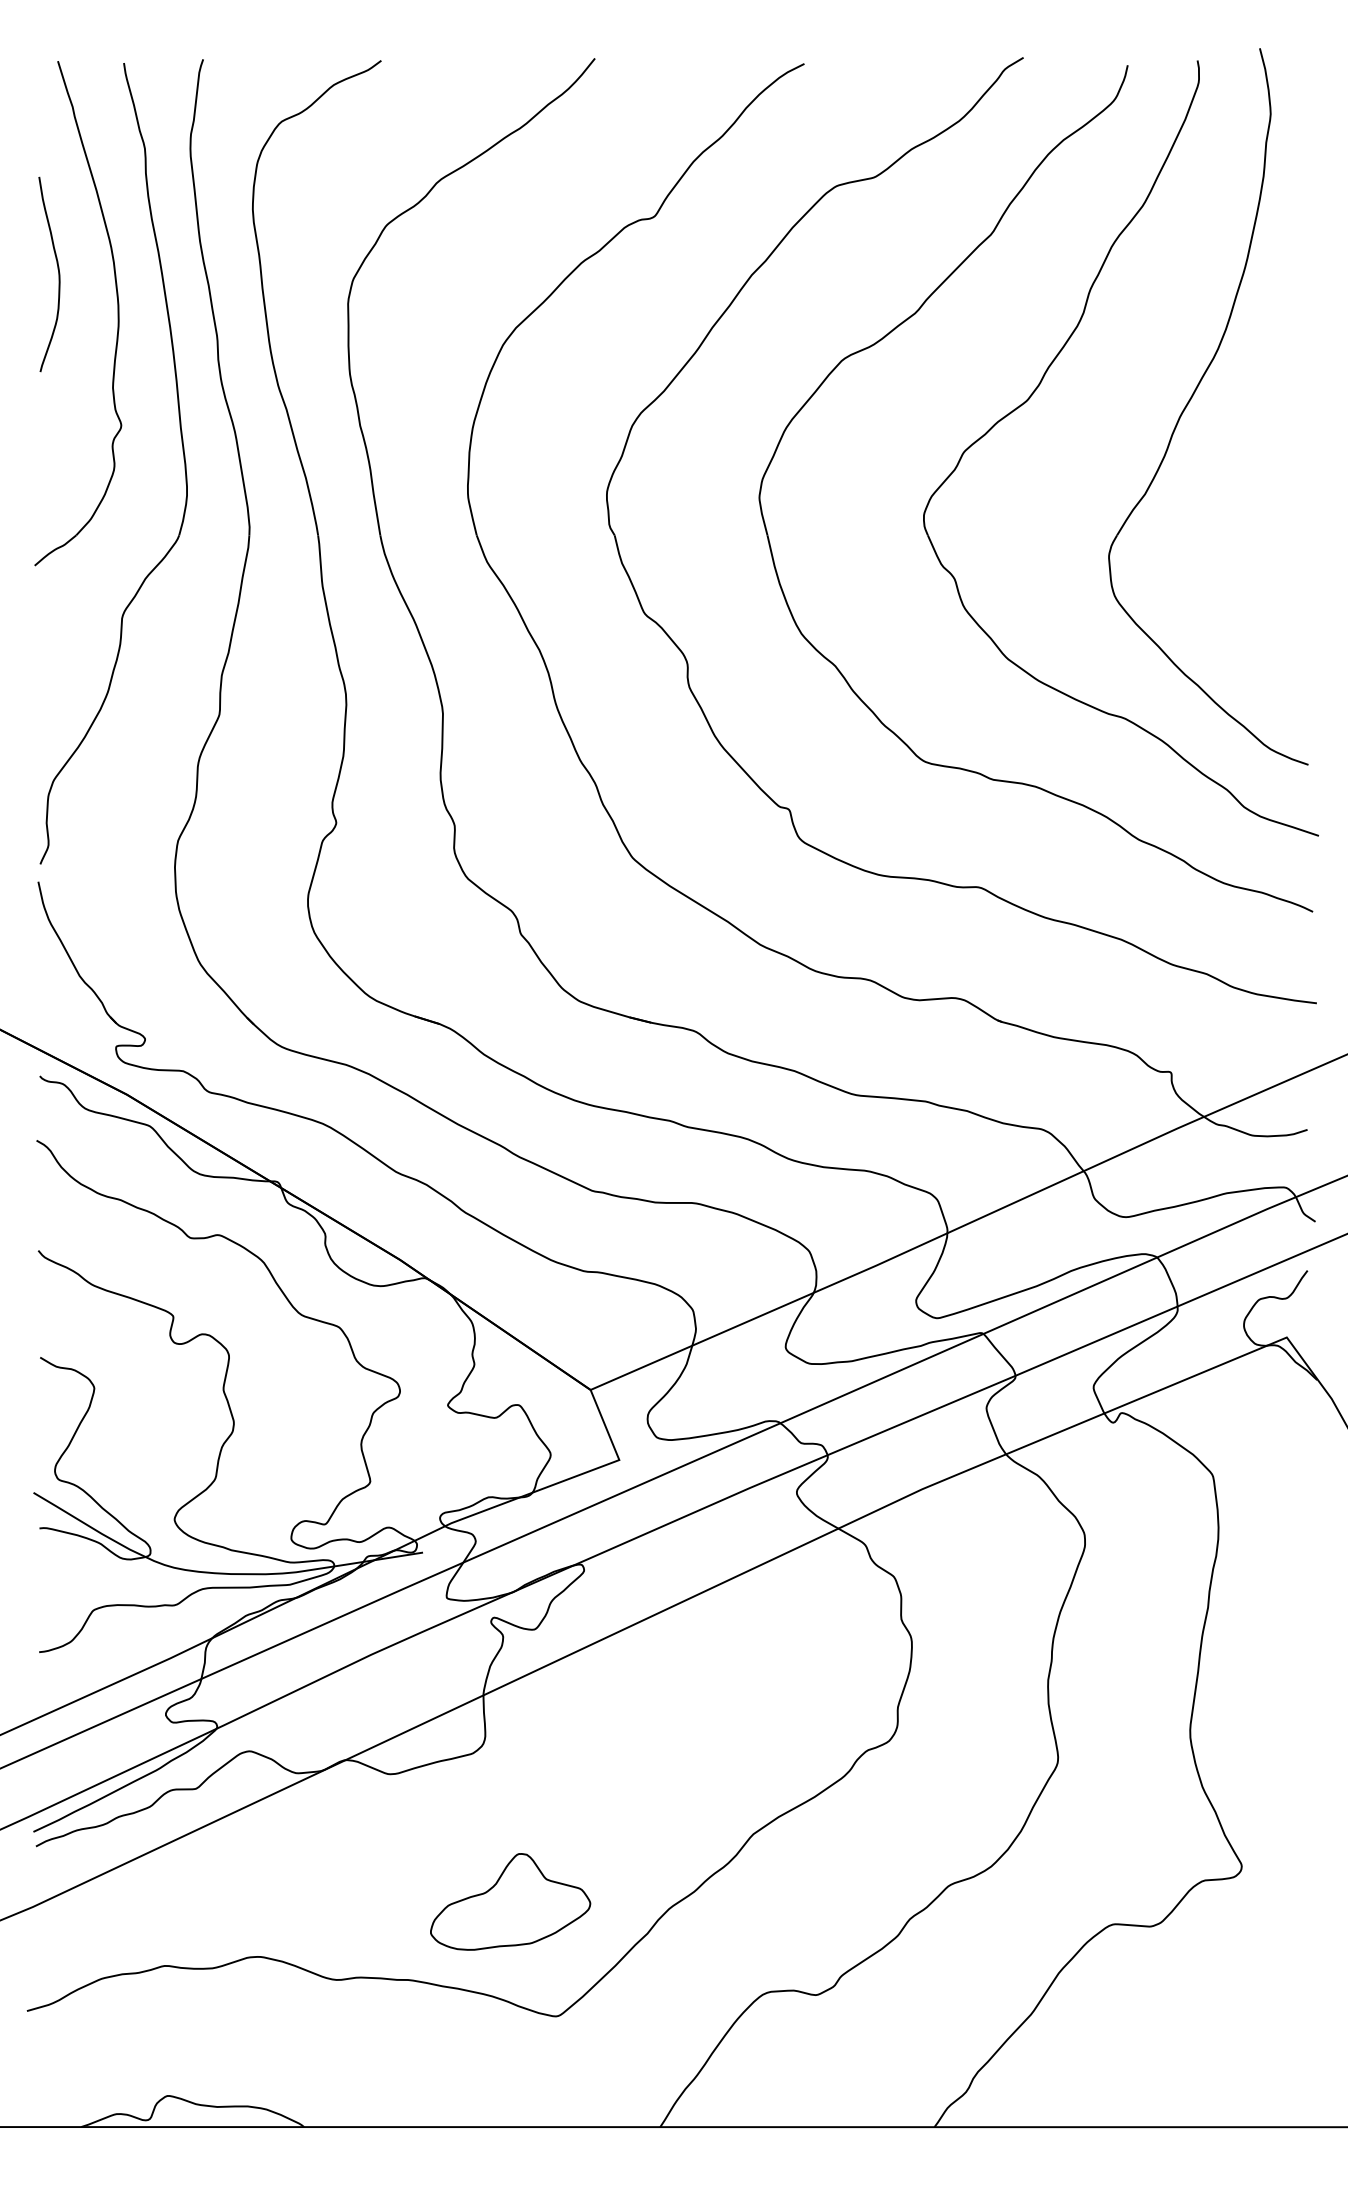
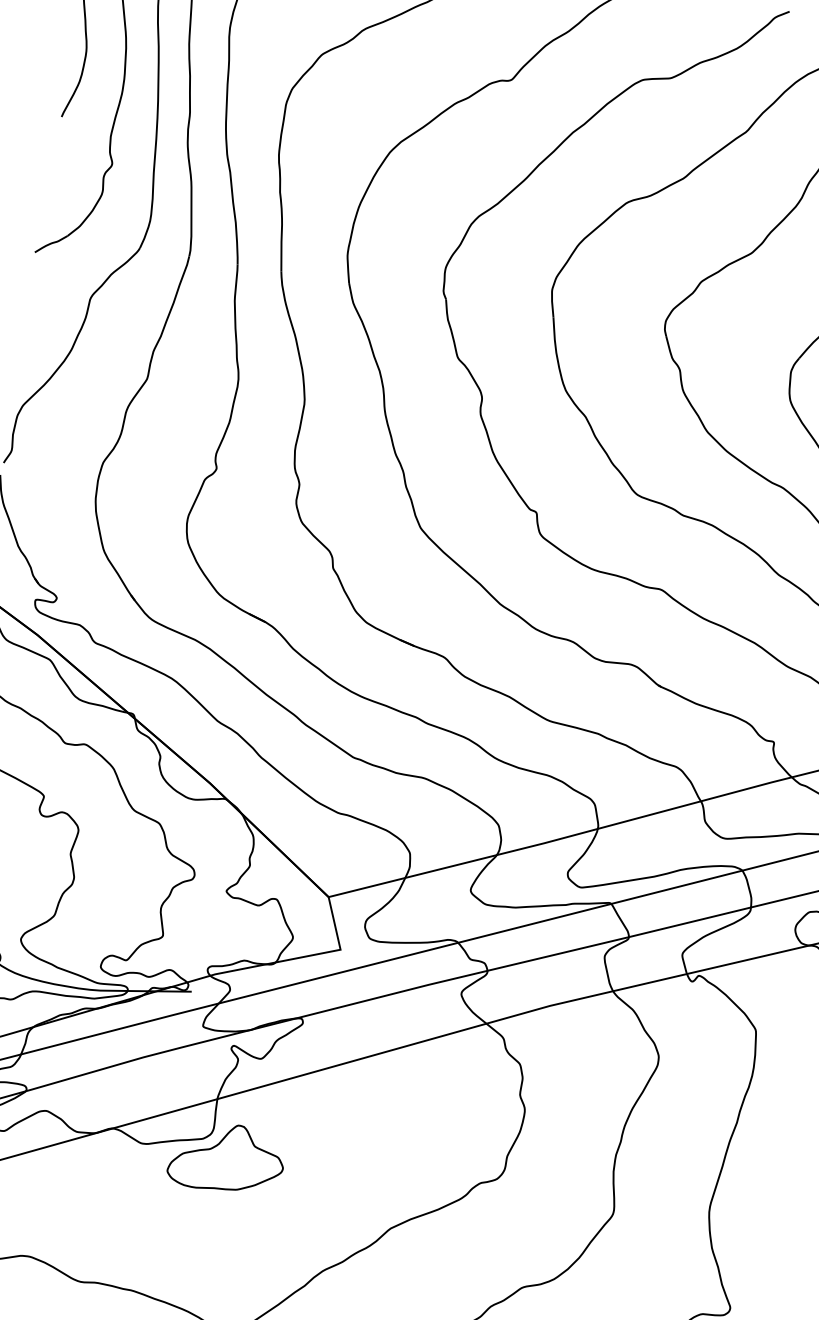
part: (510, 1901) -> (227, 1157), moved

